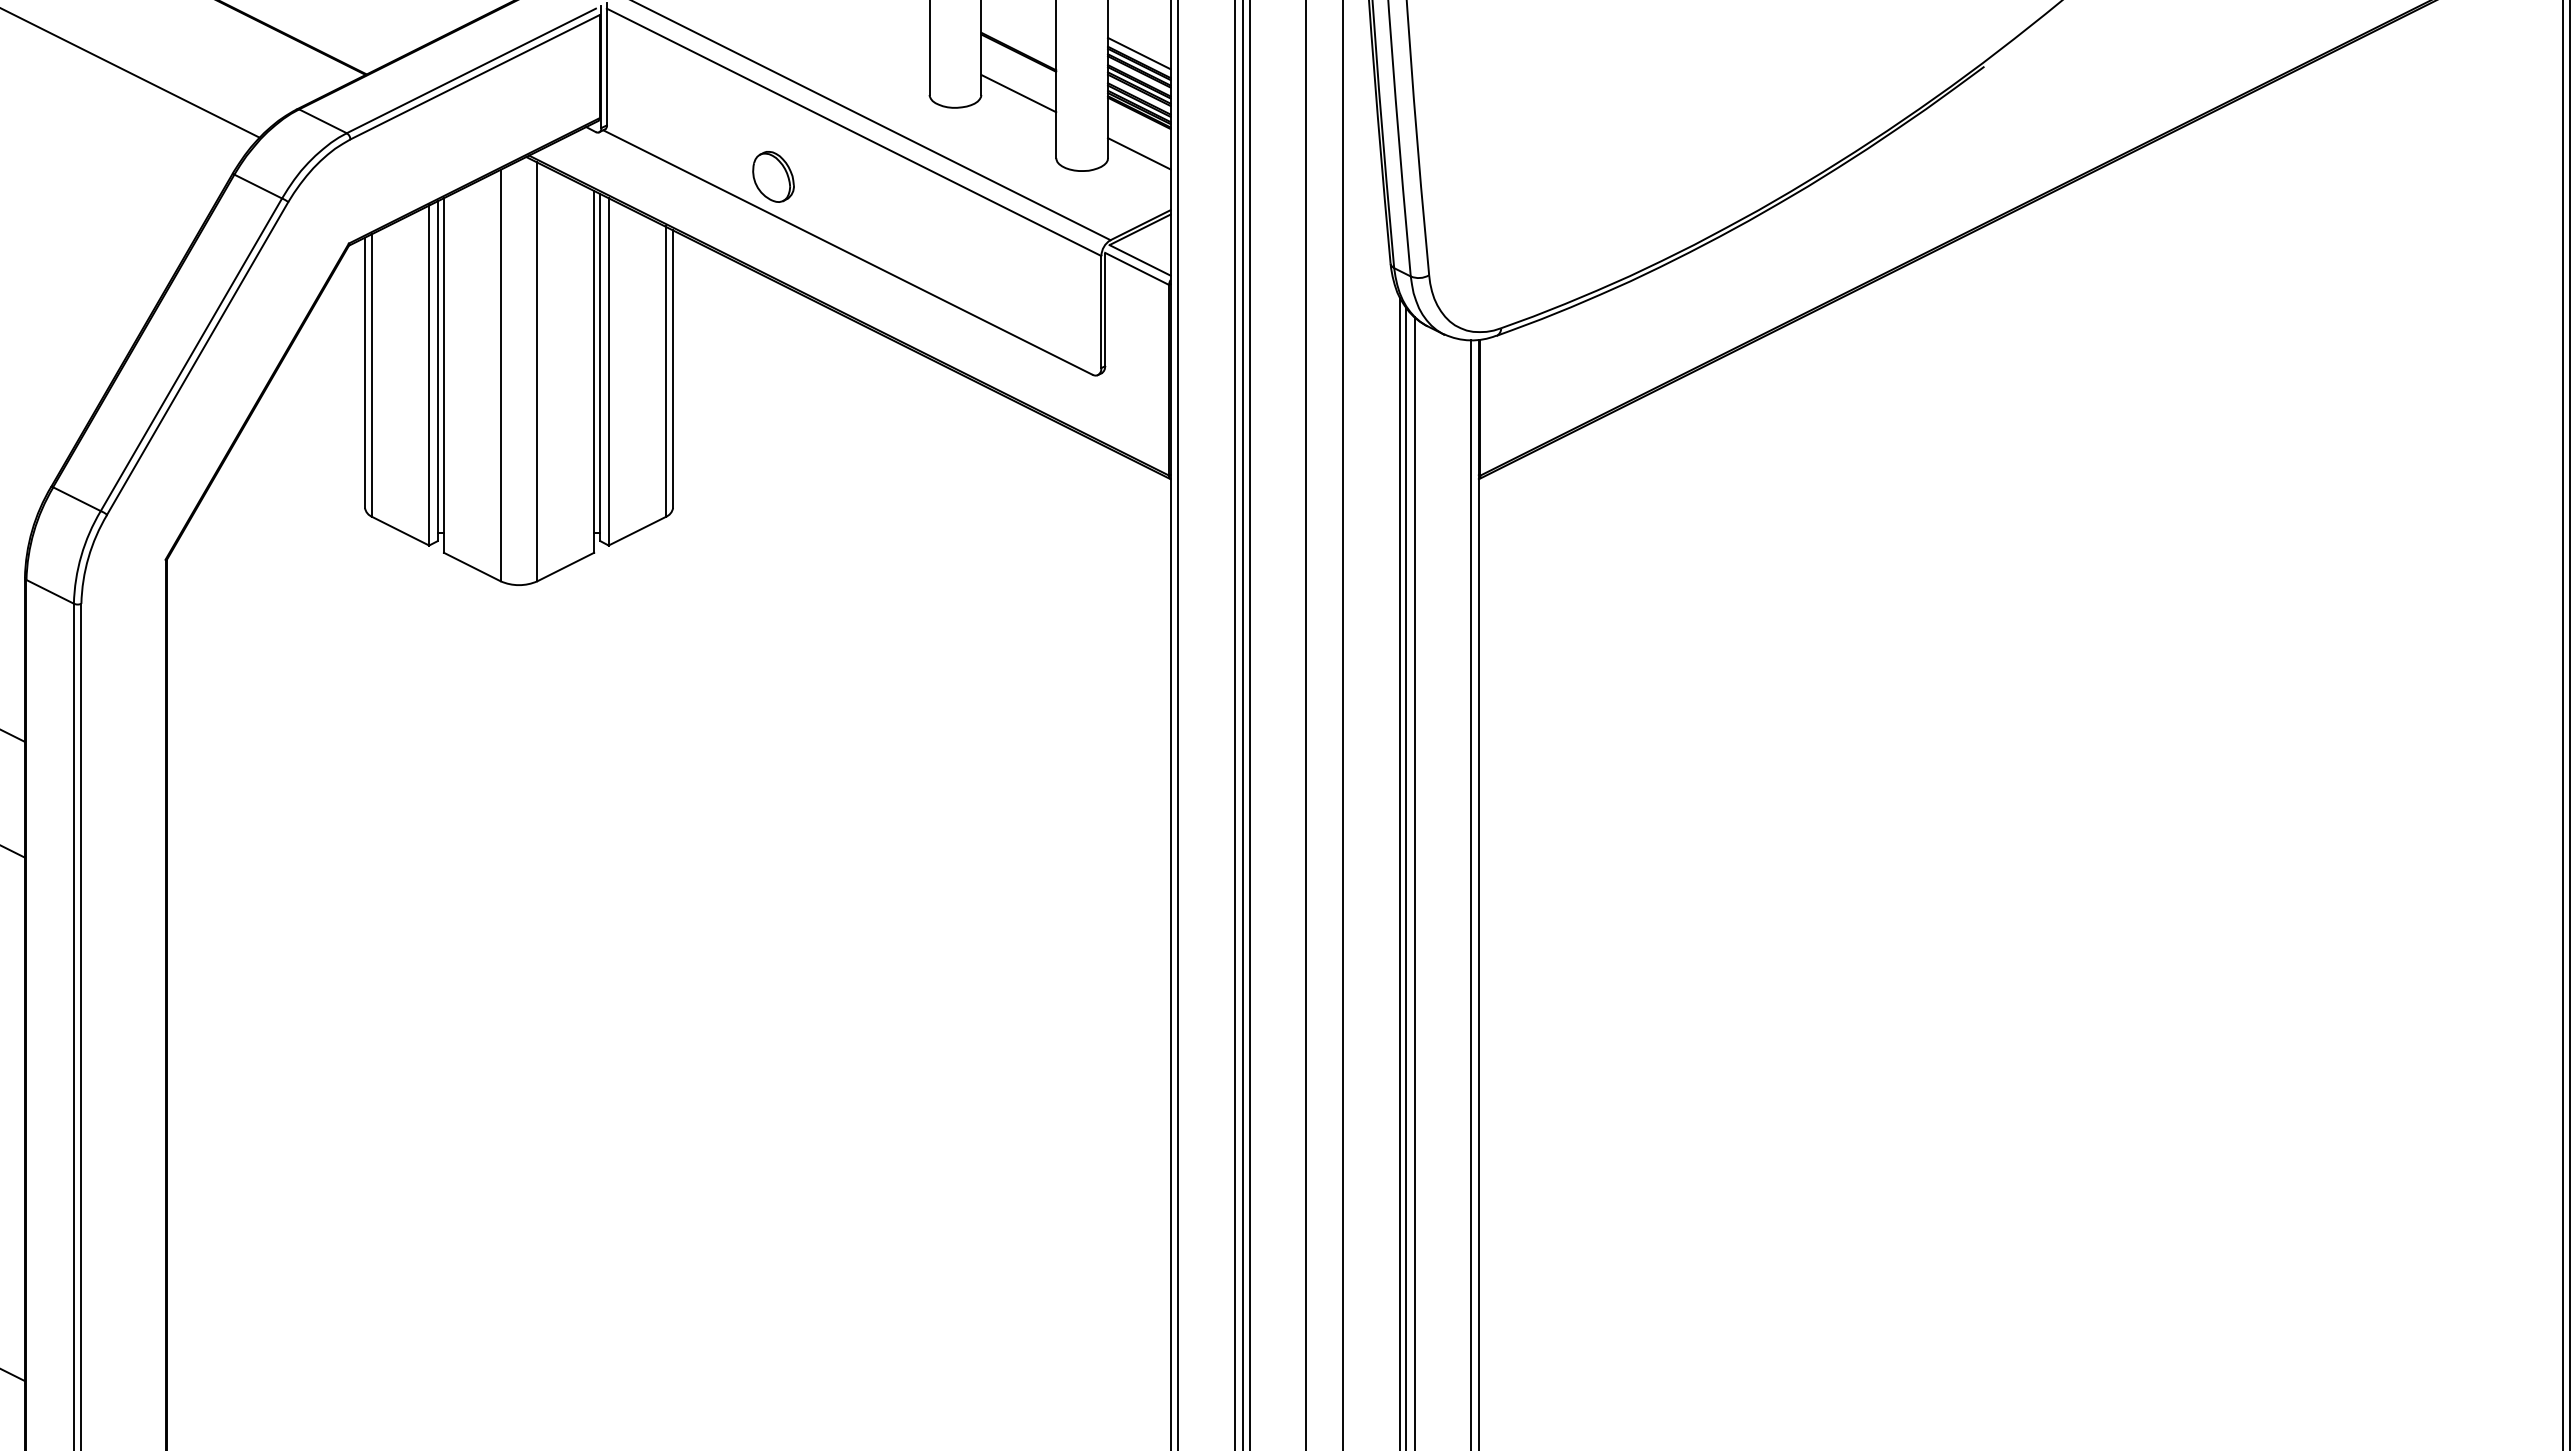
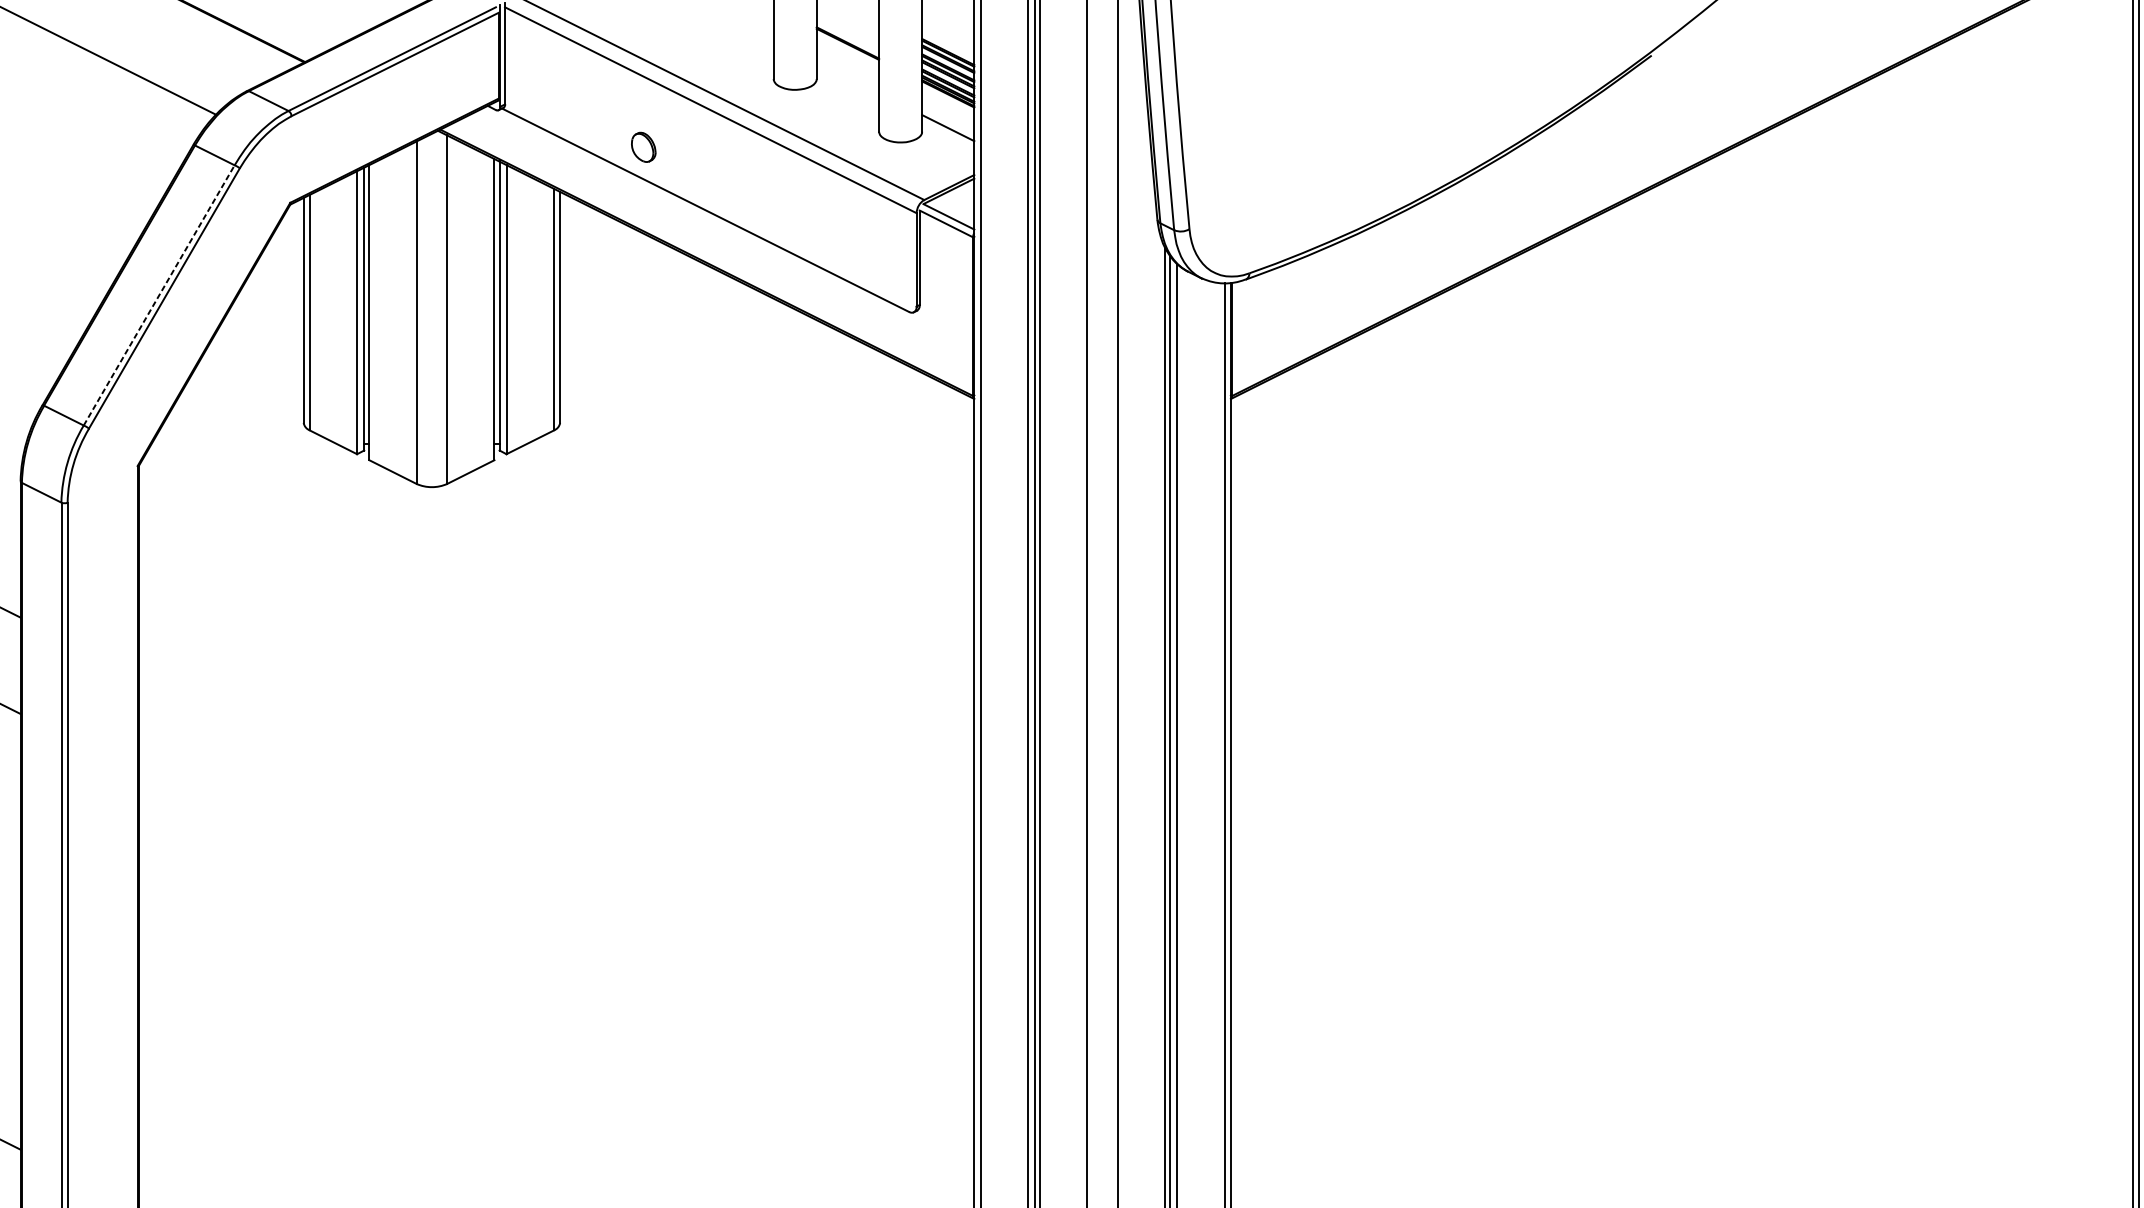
line: (1139, 53) -> (948, 44), removed
line: (1018, 93) -> (847, 77), removed
part: (773, 176) -> (643, 147), size x0.7
line: (191, 354) -> (159, 295), solid -> dashed

